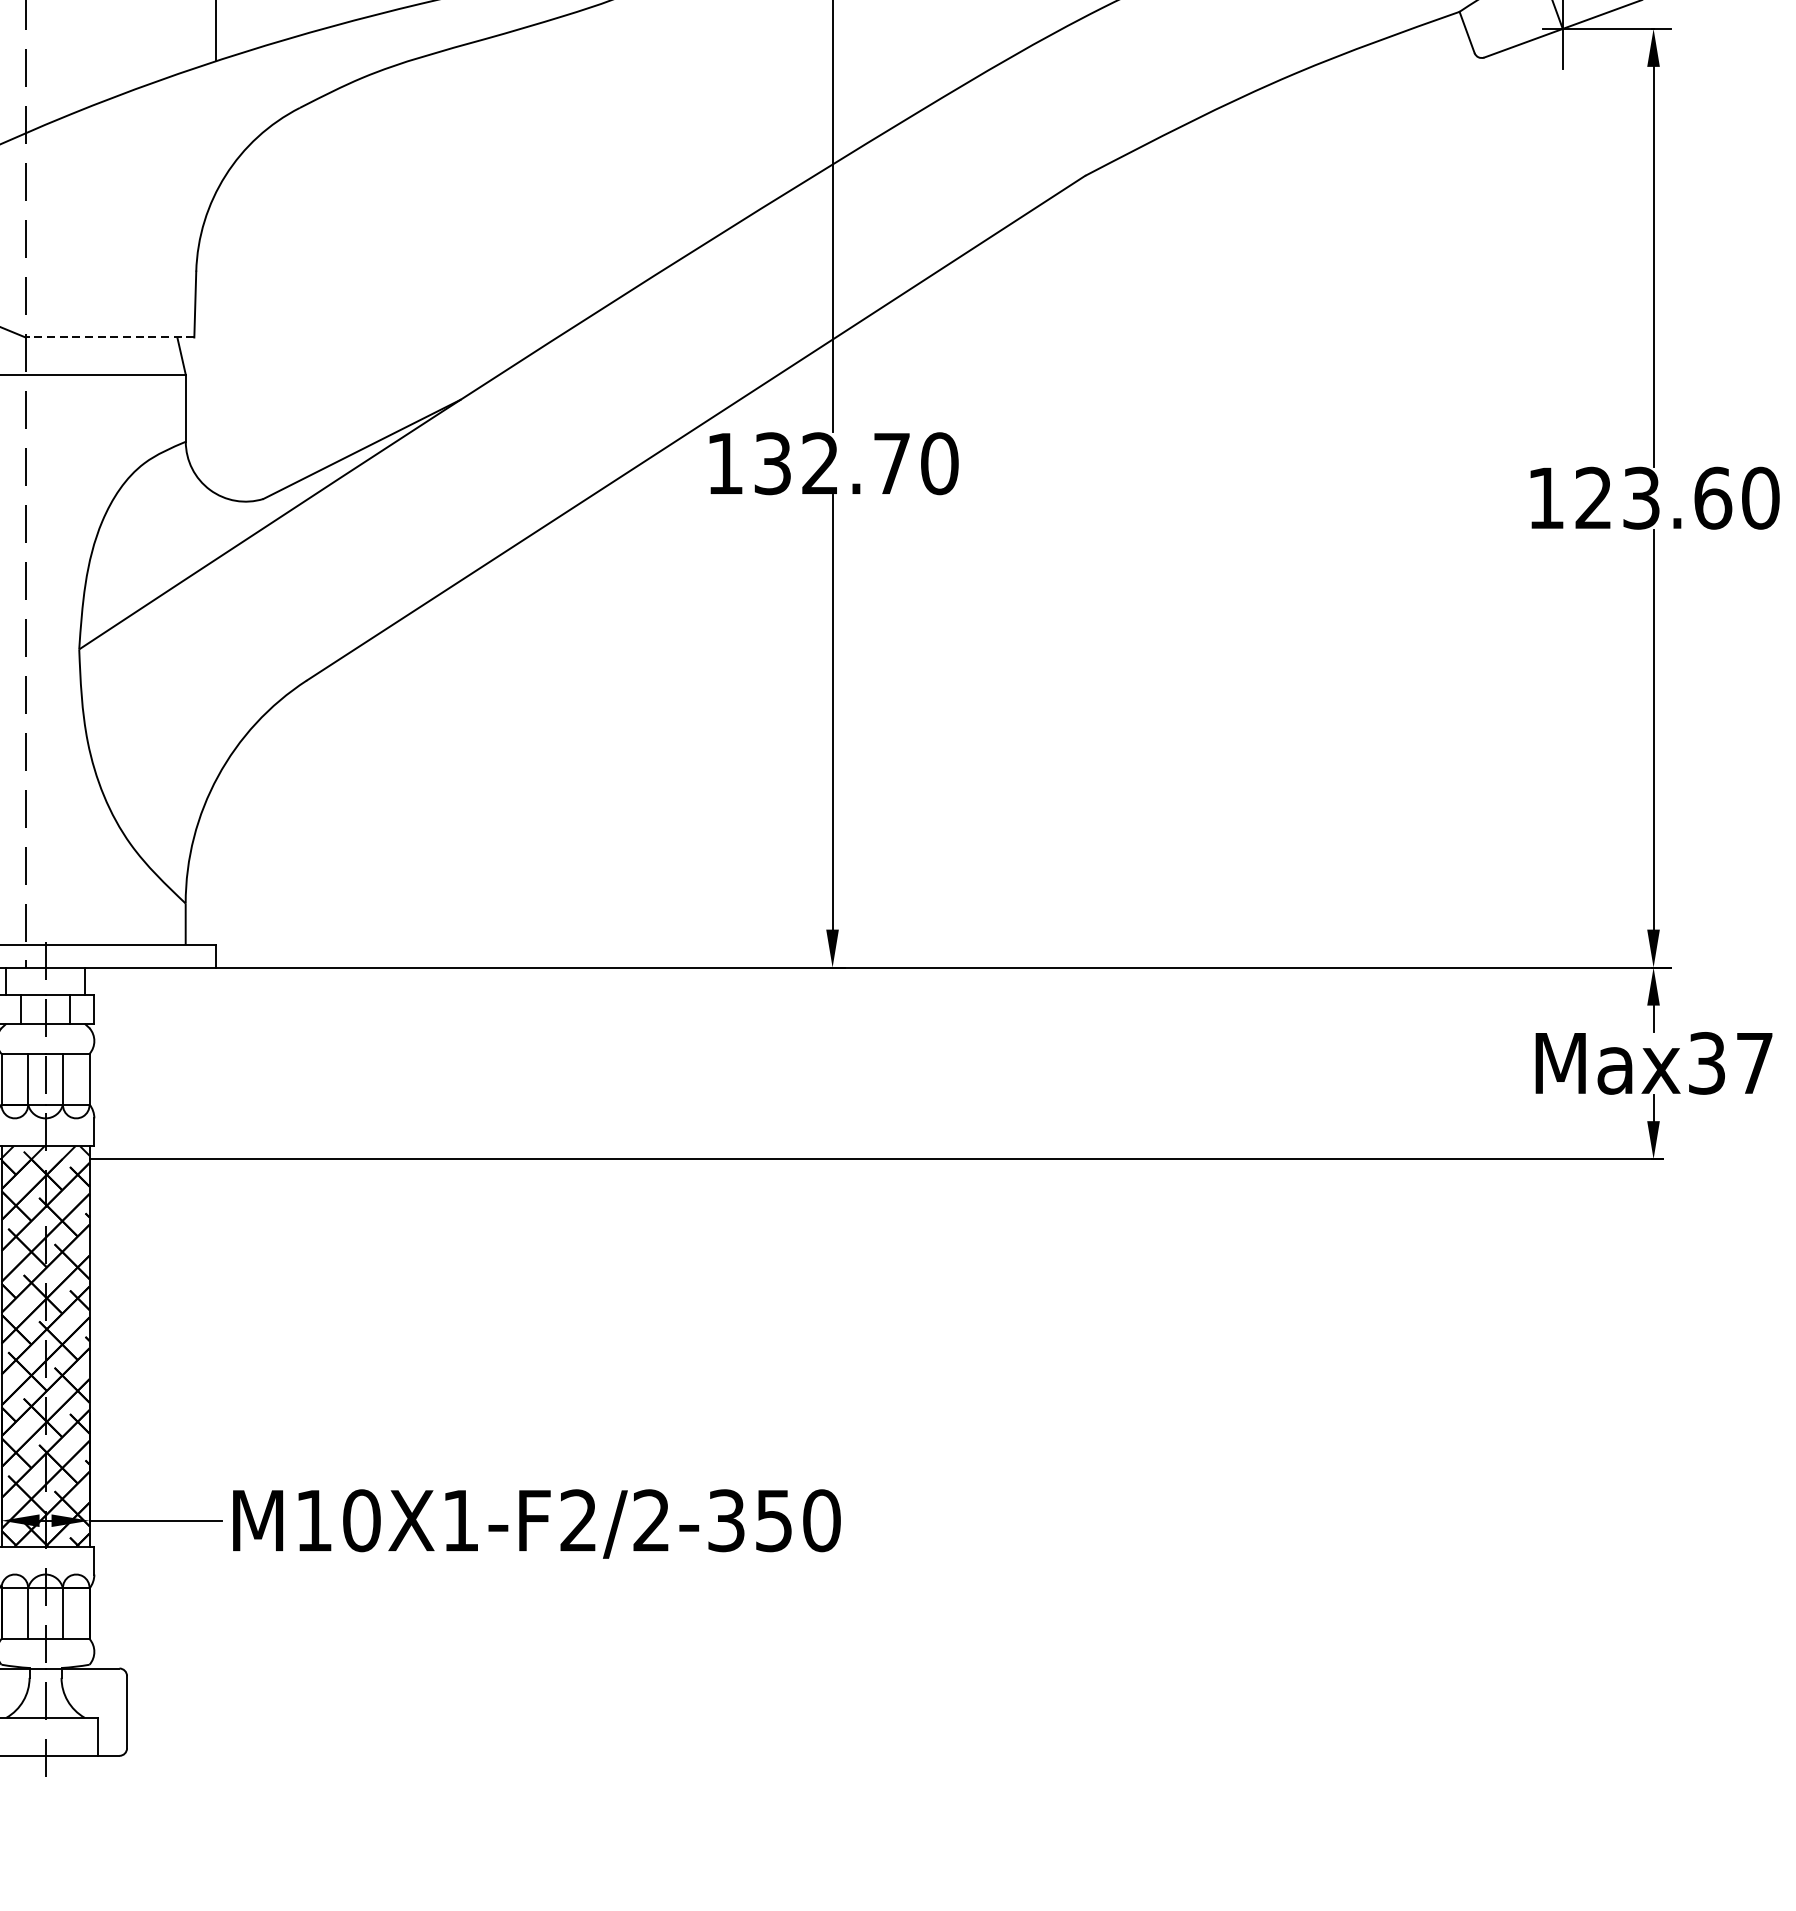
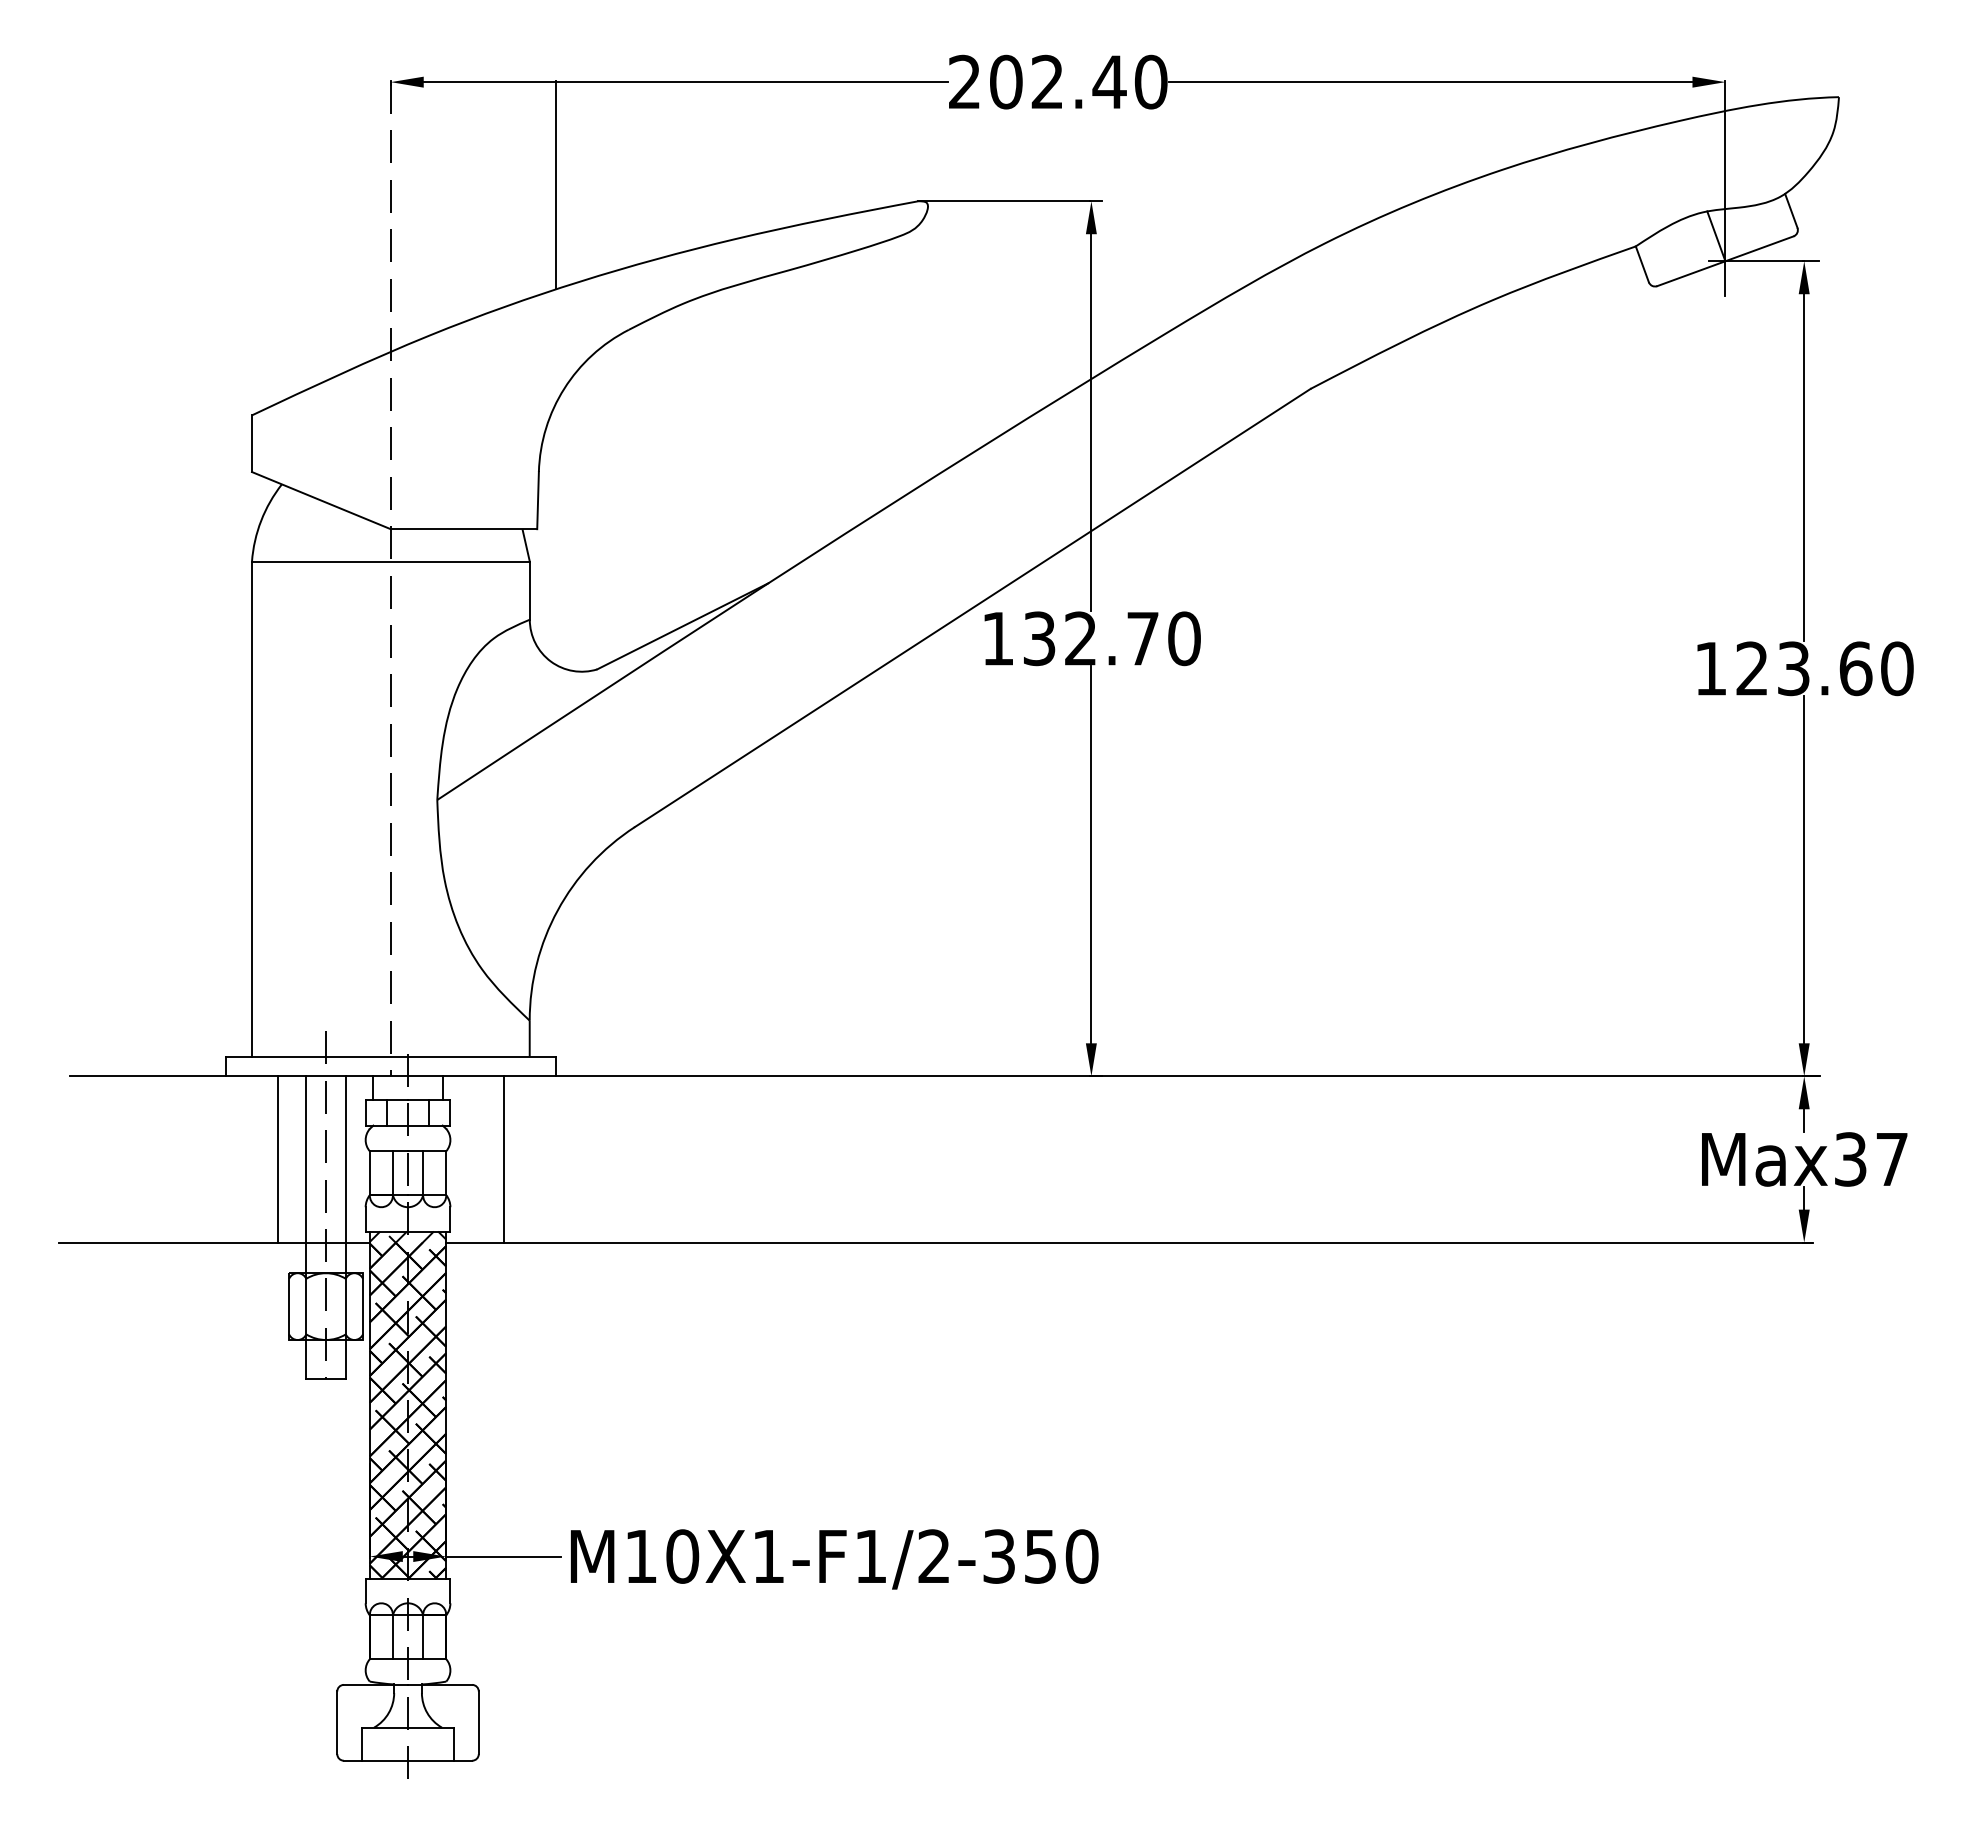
line: (109, 337) -> (463, 529), dashed -> solid
line: (155, 1063) -> (503, 1159), added
text: (578, 1519) -> (870, 1555), M10X1-F2/2-350 -> M10X1-F1/2-350

